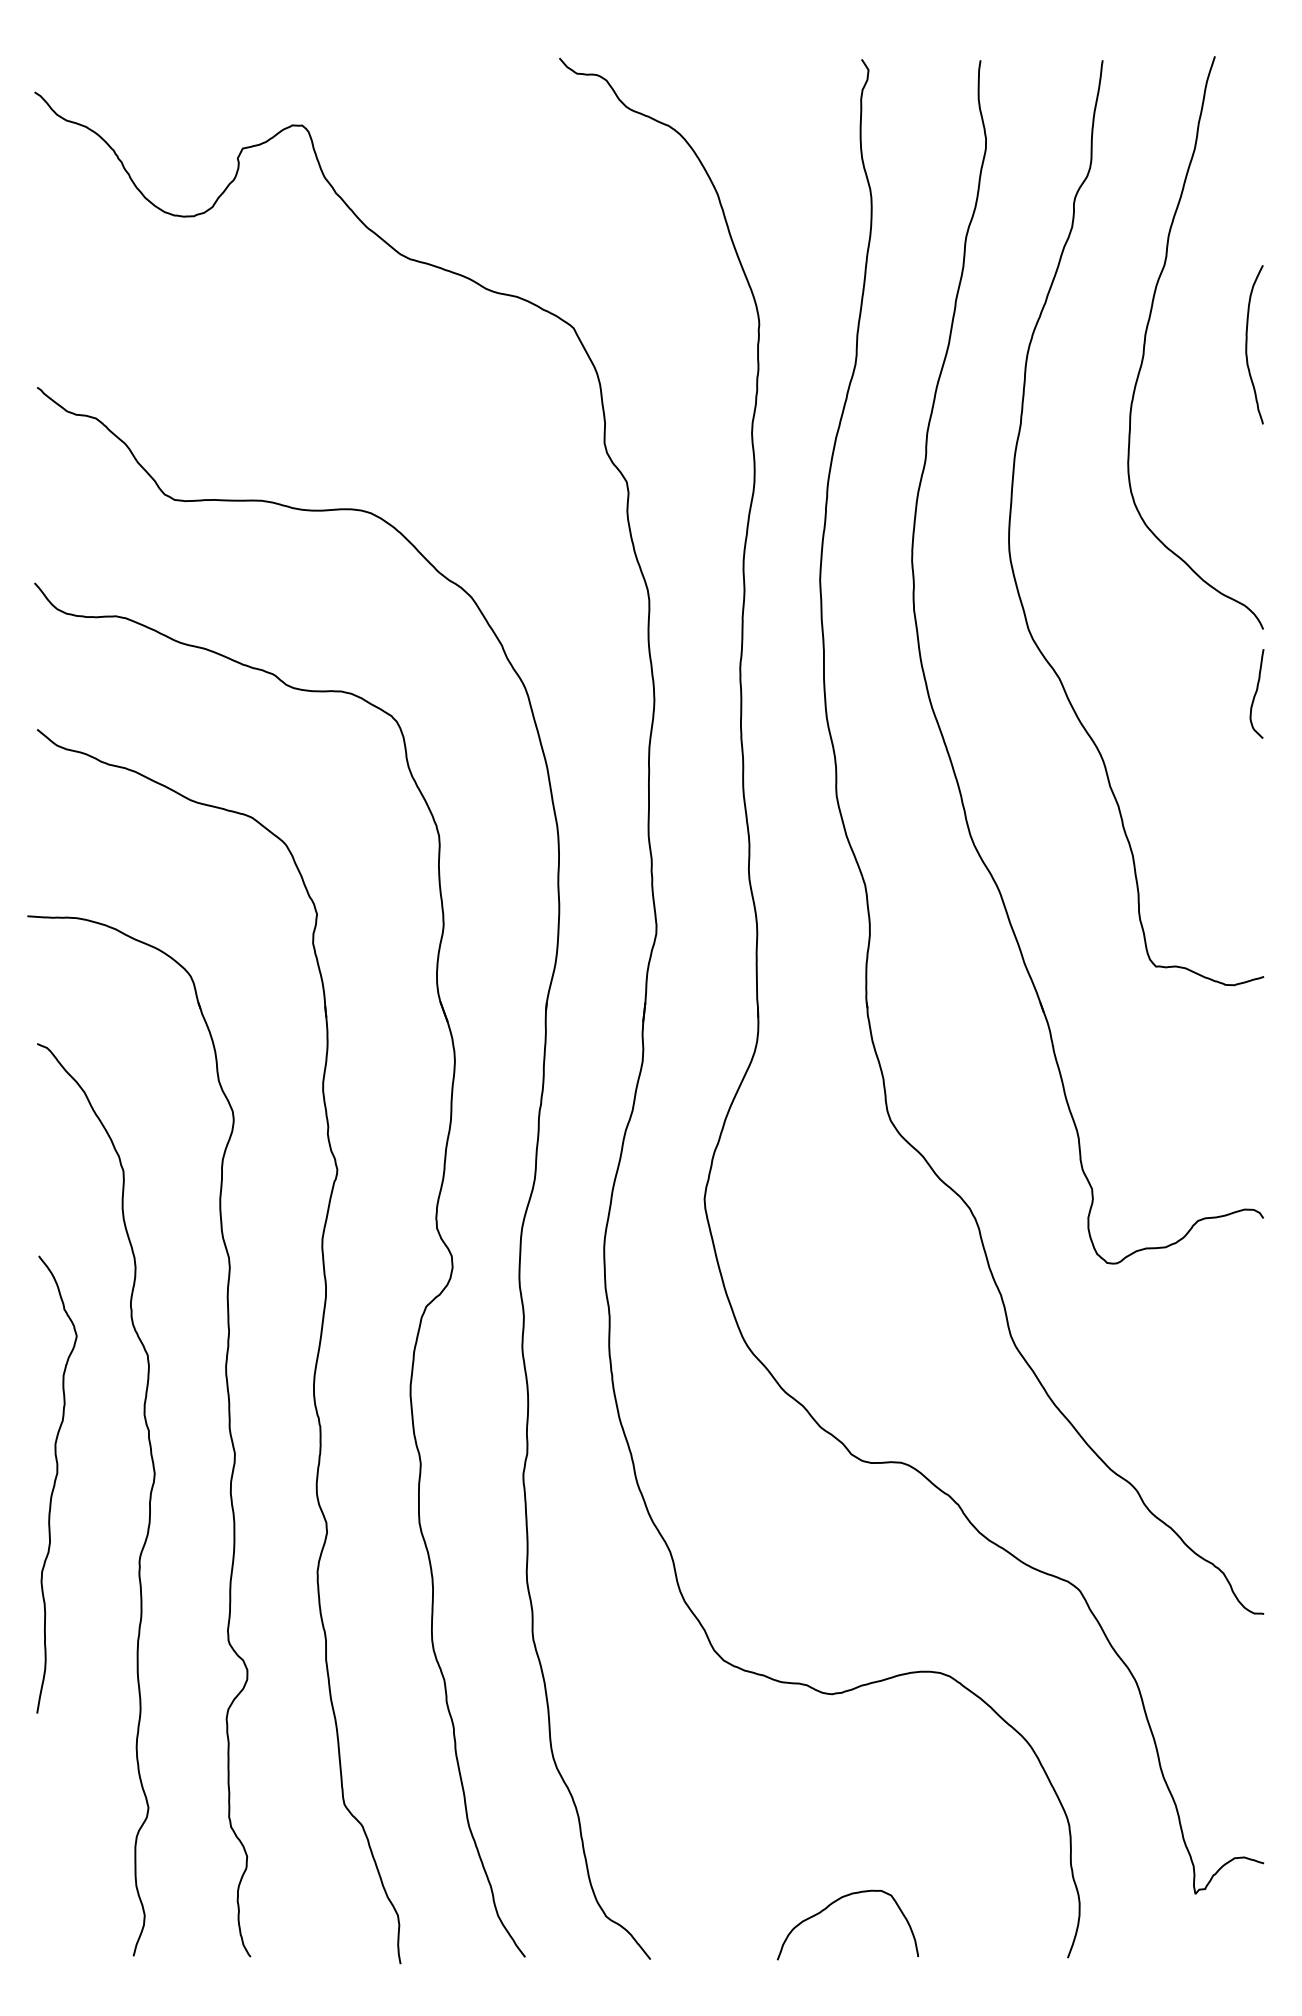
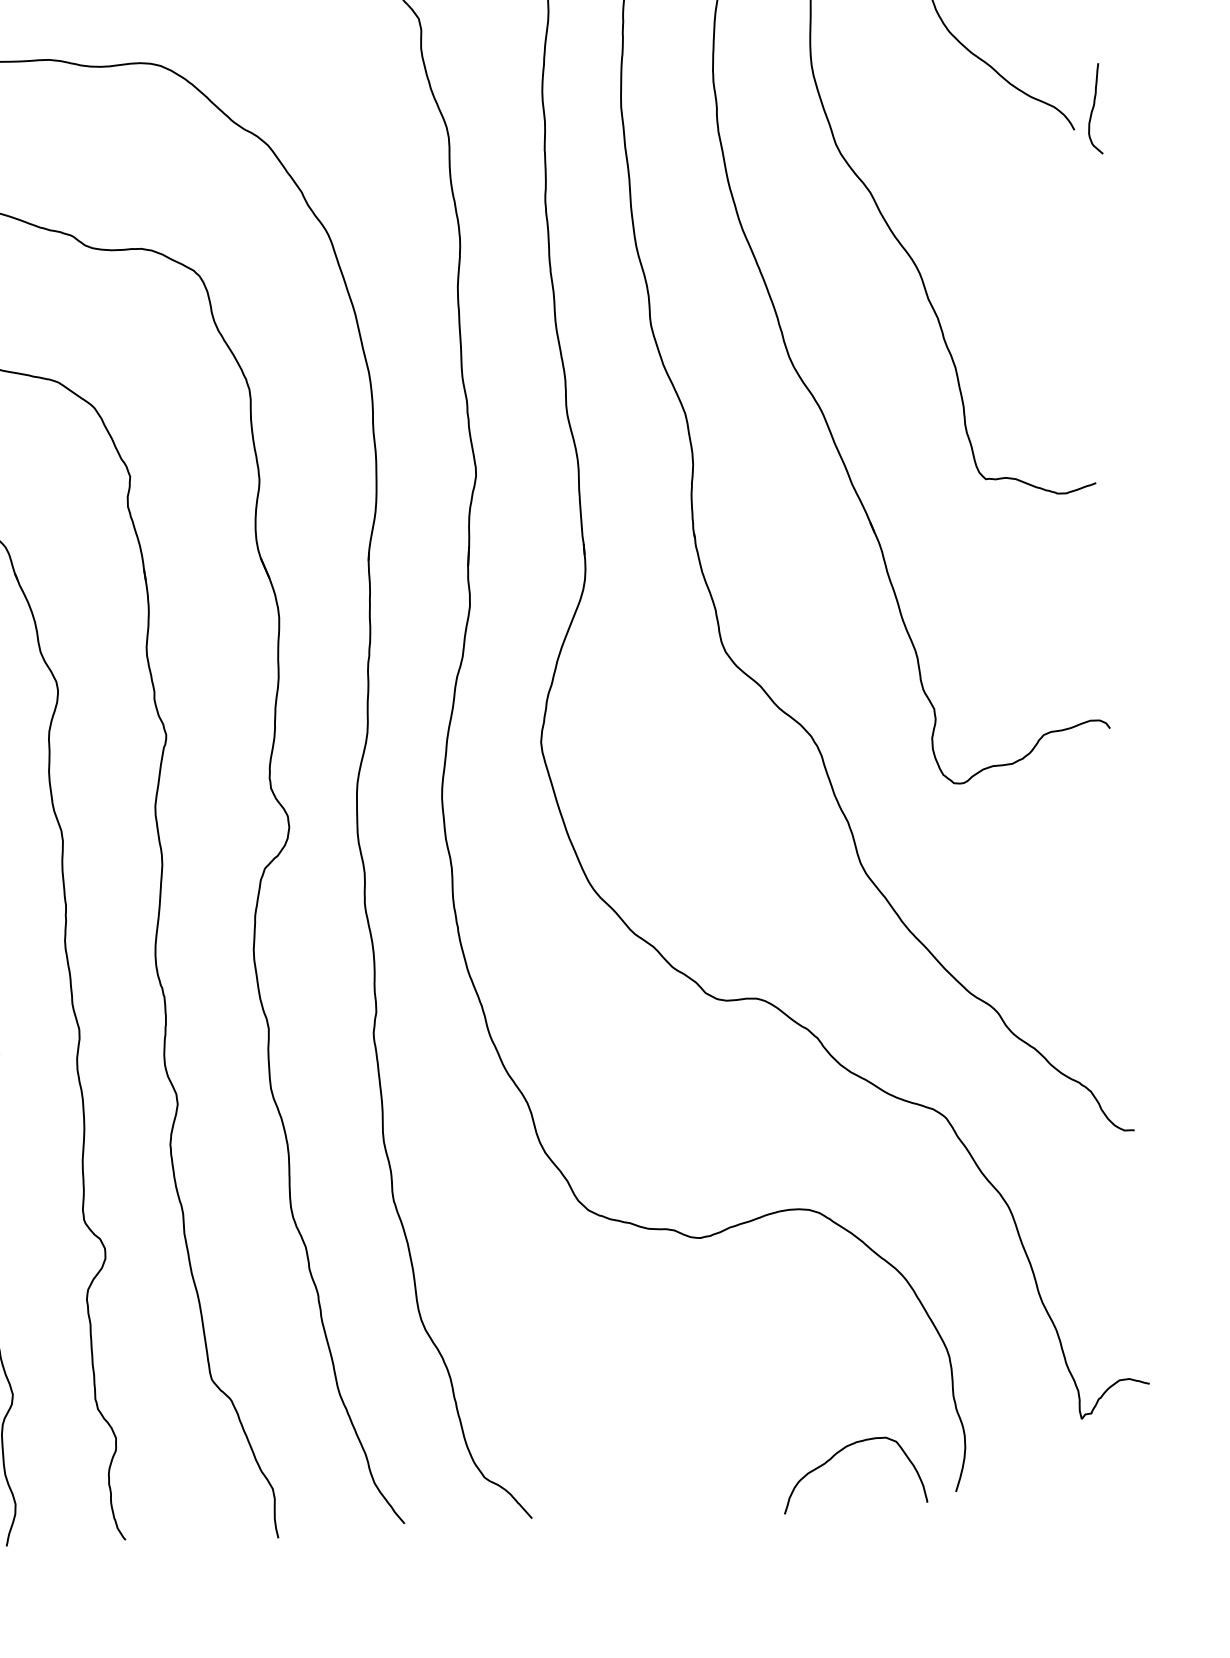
curve: (1256, 693) -> (1093, 108), moved
curve: (832, 1904) -> (837, 1454), moved

